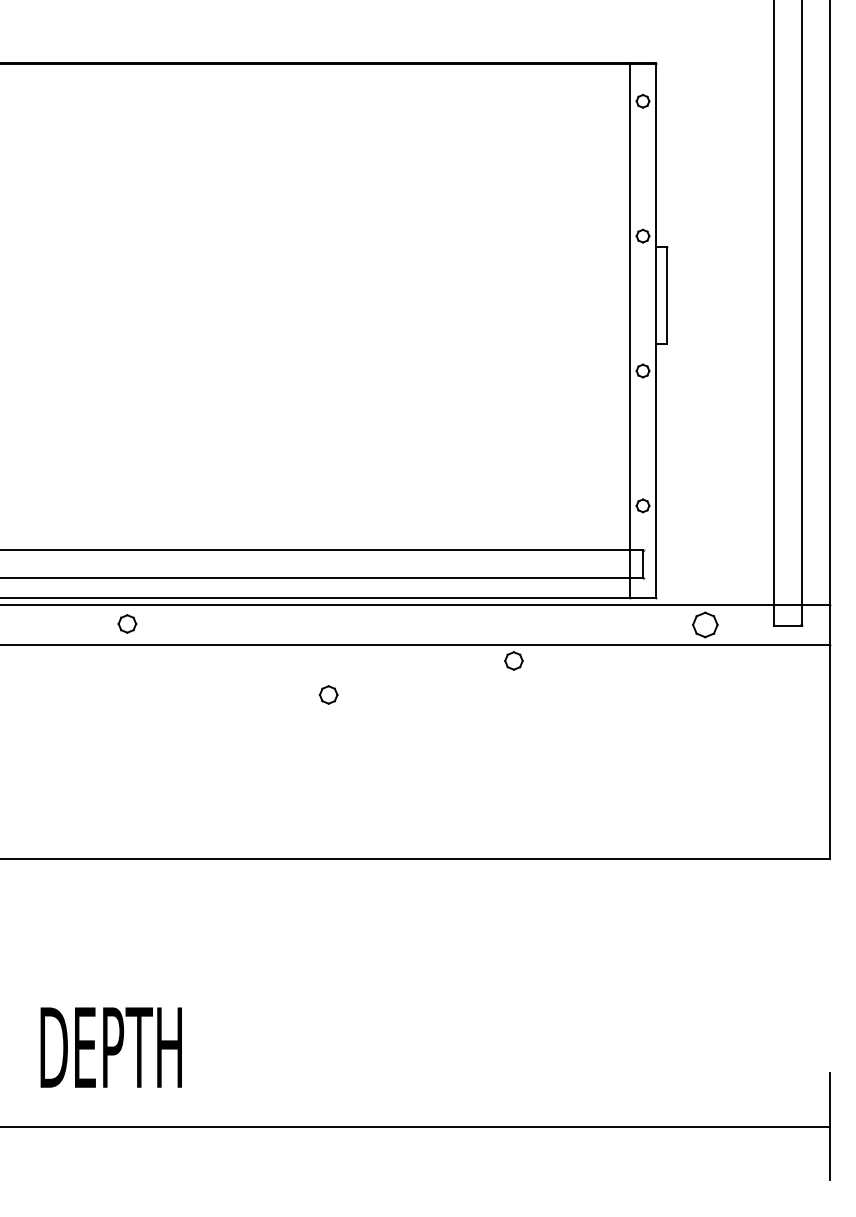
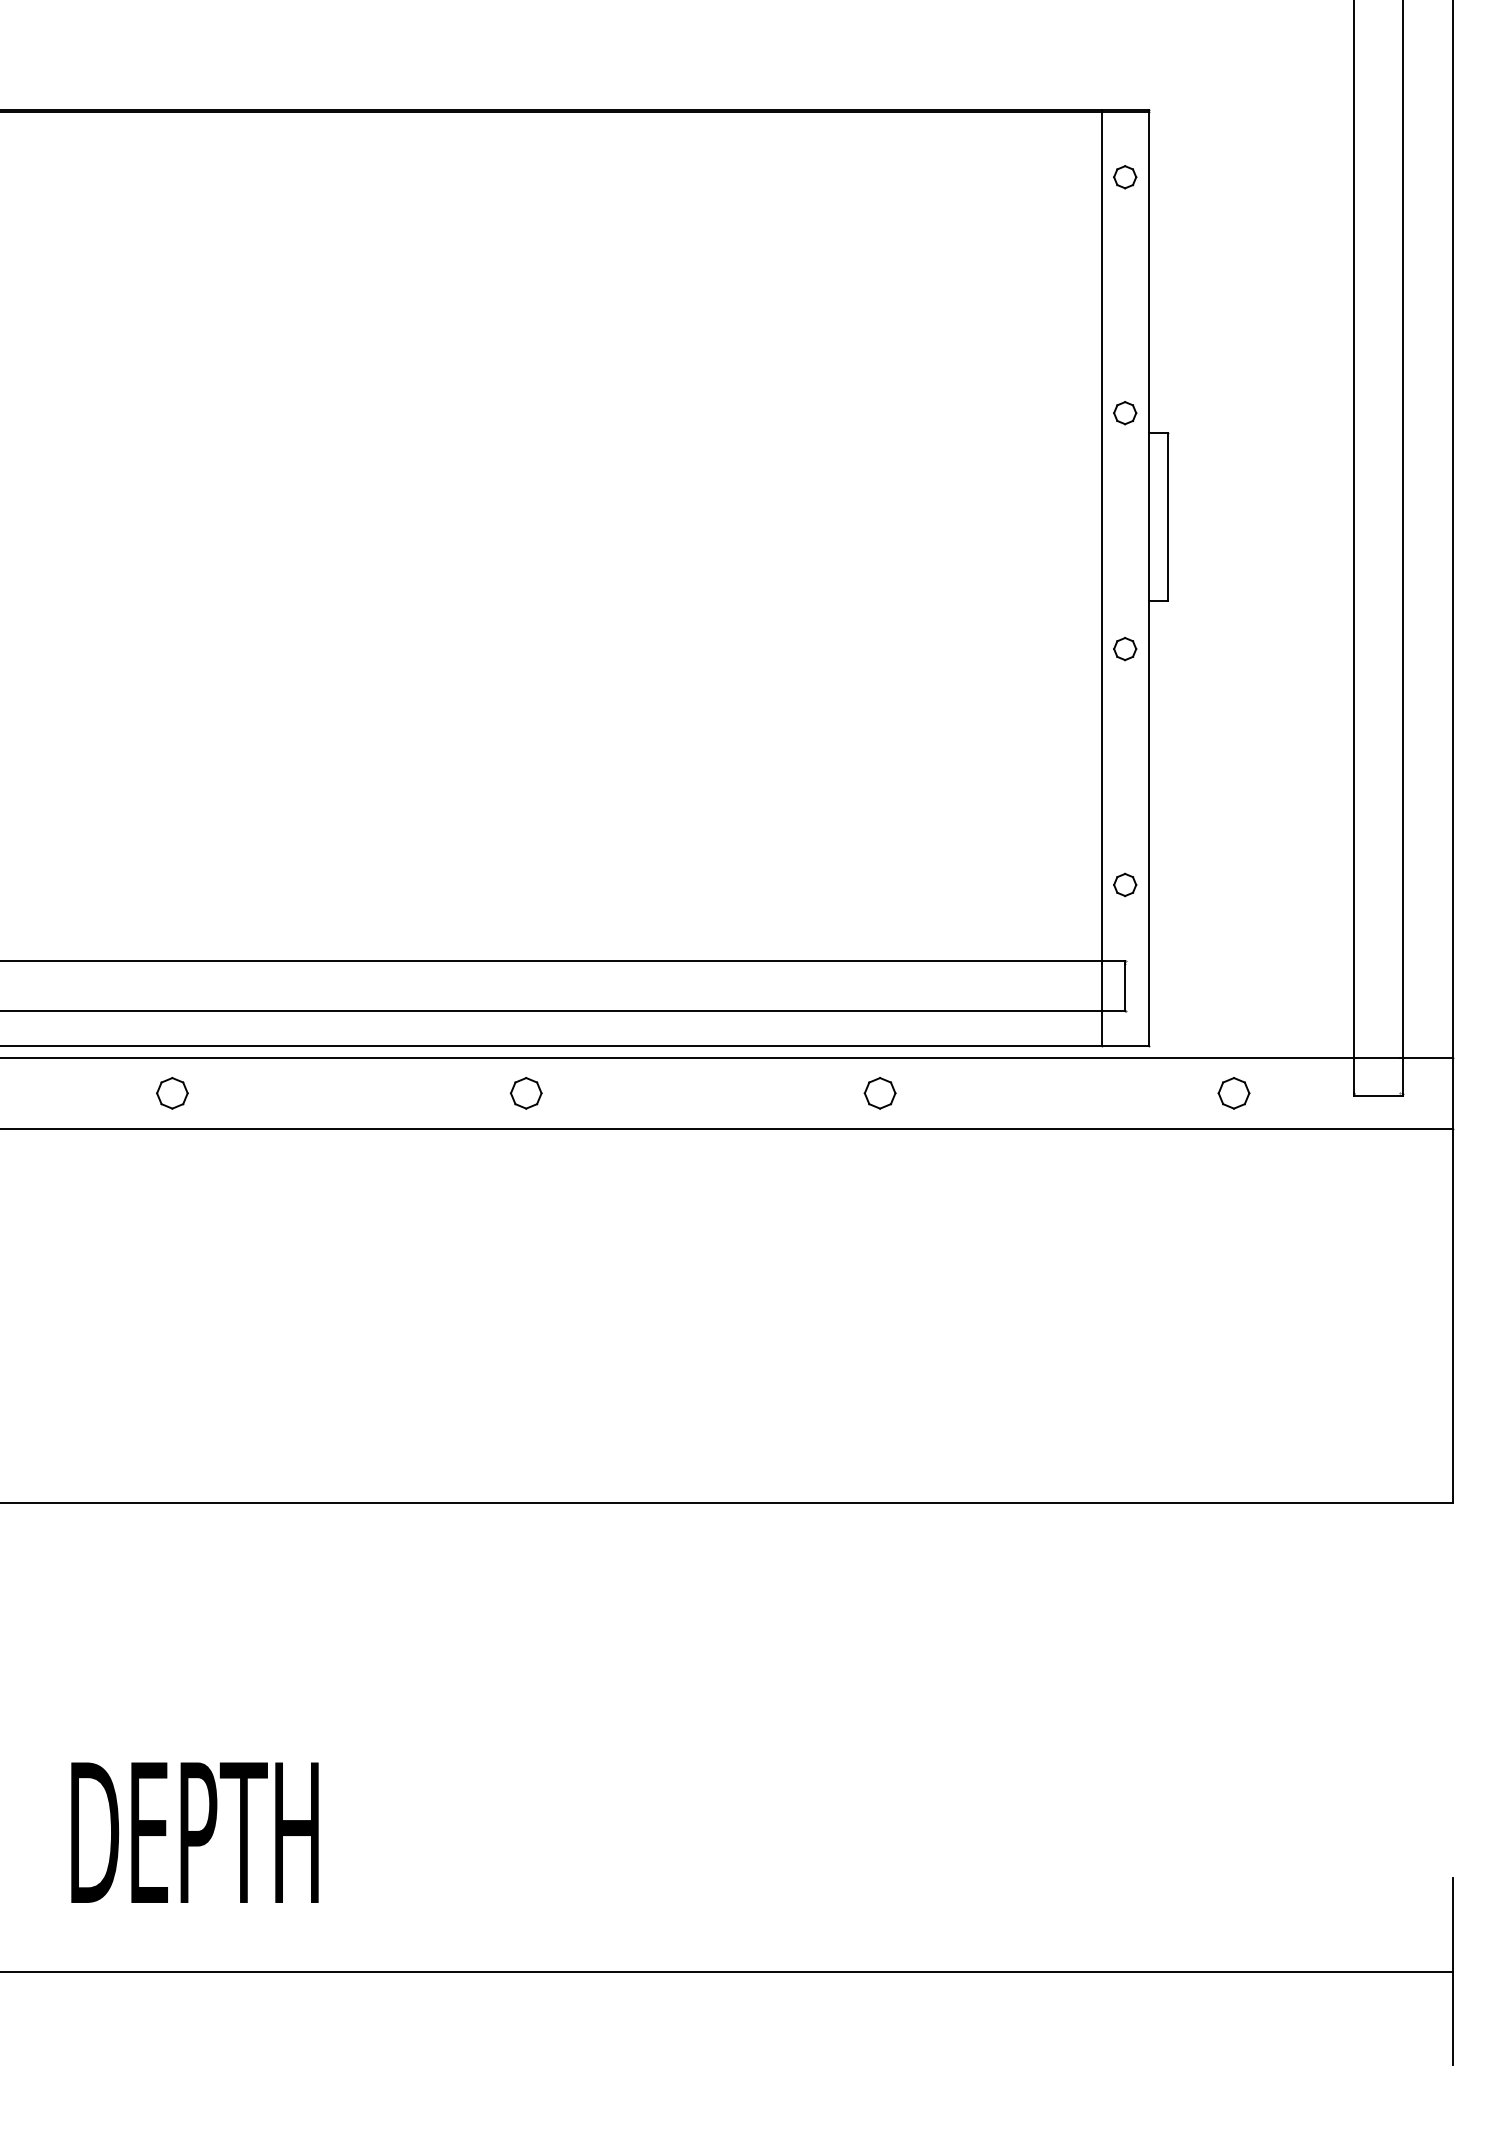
part: (127, 623) -> (172, 1092), moved
part: (704, 624) -> (1232, 1092), size x0.71
part: (513, 660) -> (879, 1092), moved
part: (328, 694) -> (525, 1092), moved

